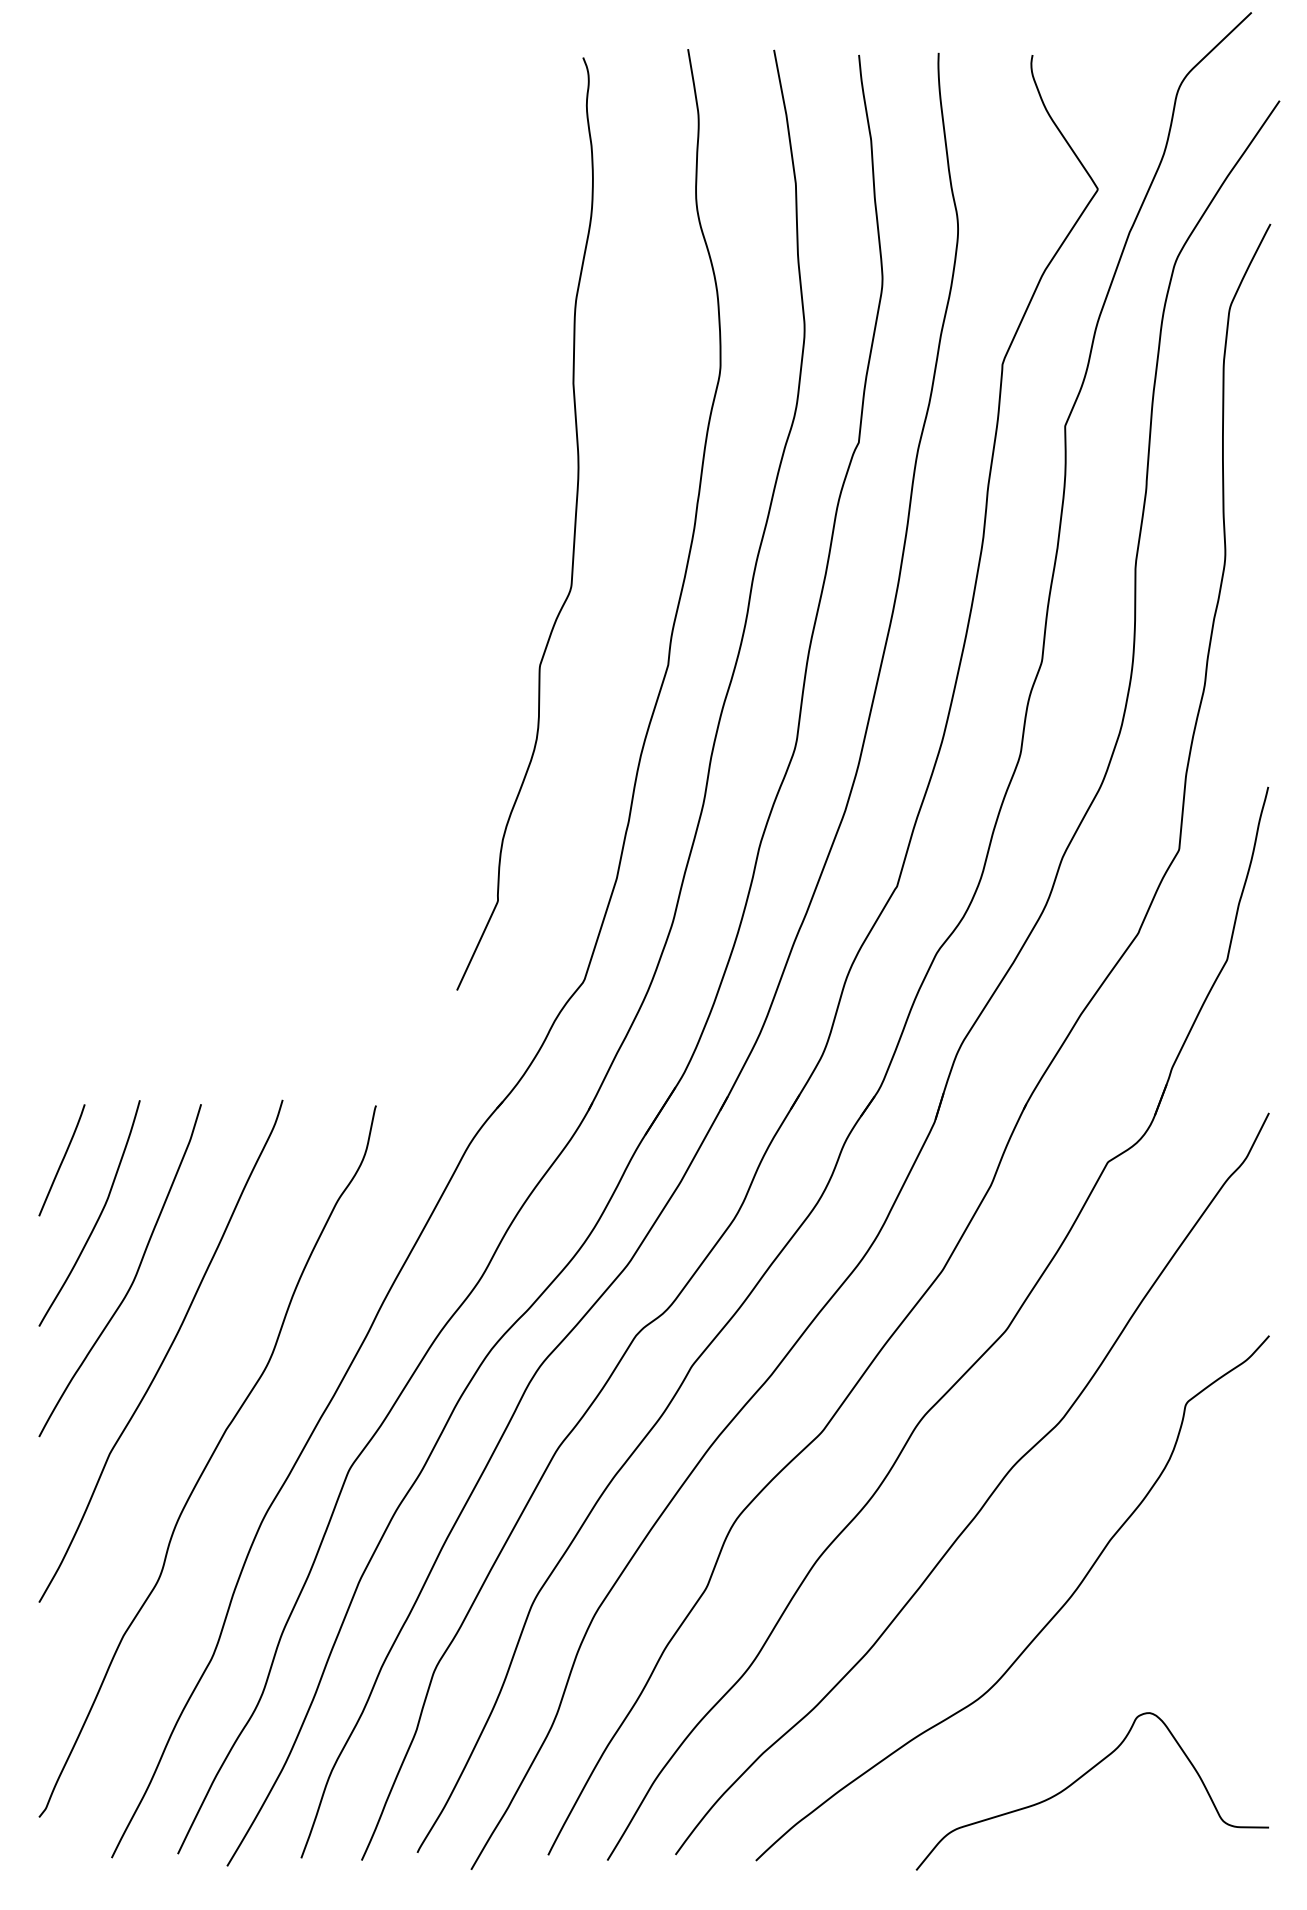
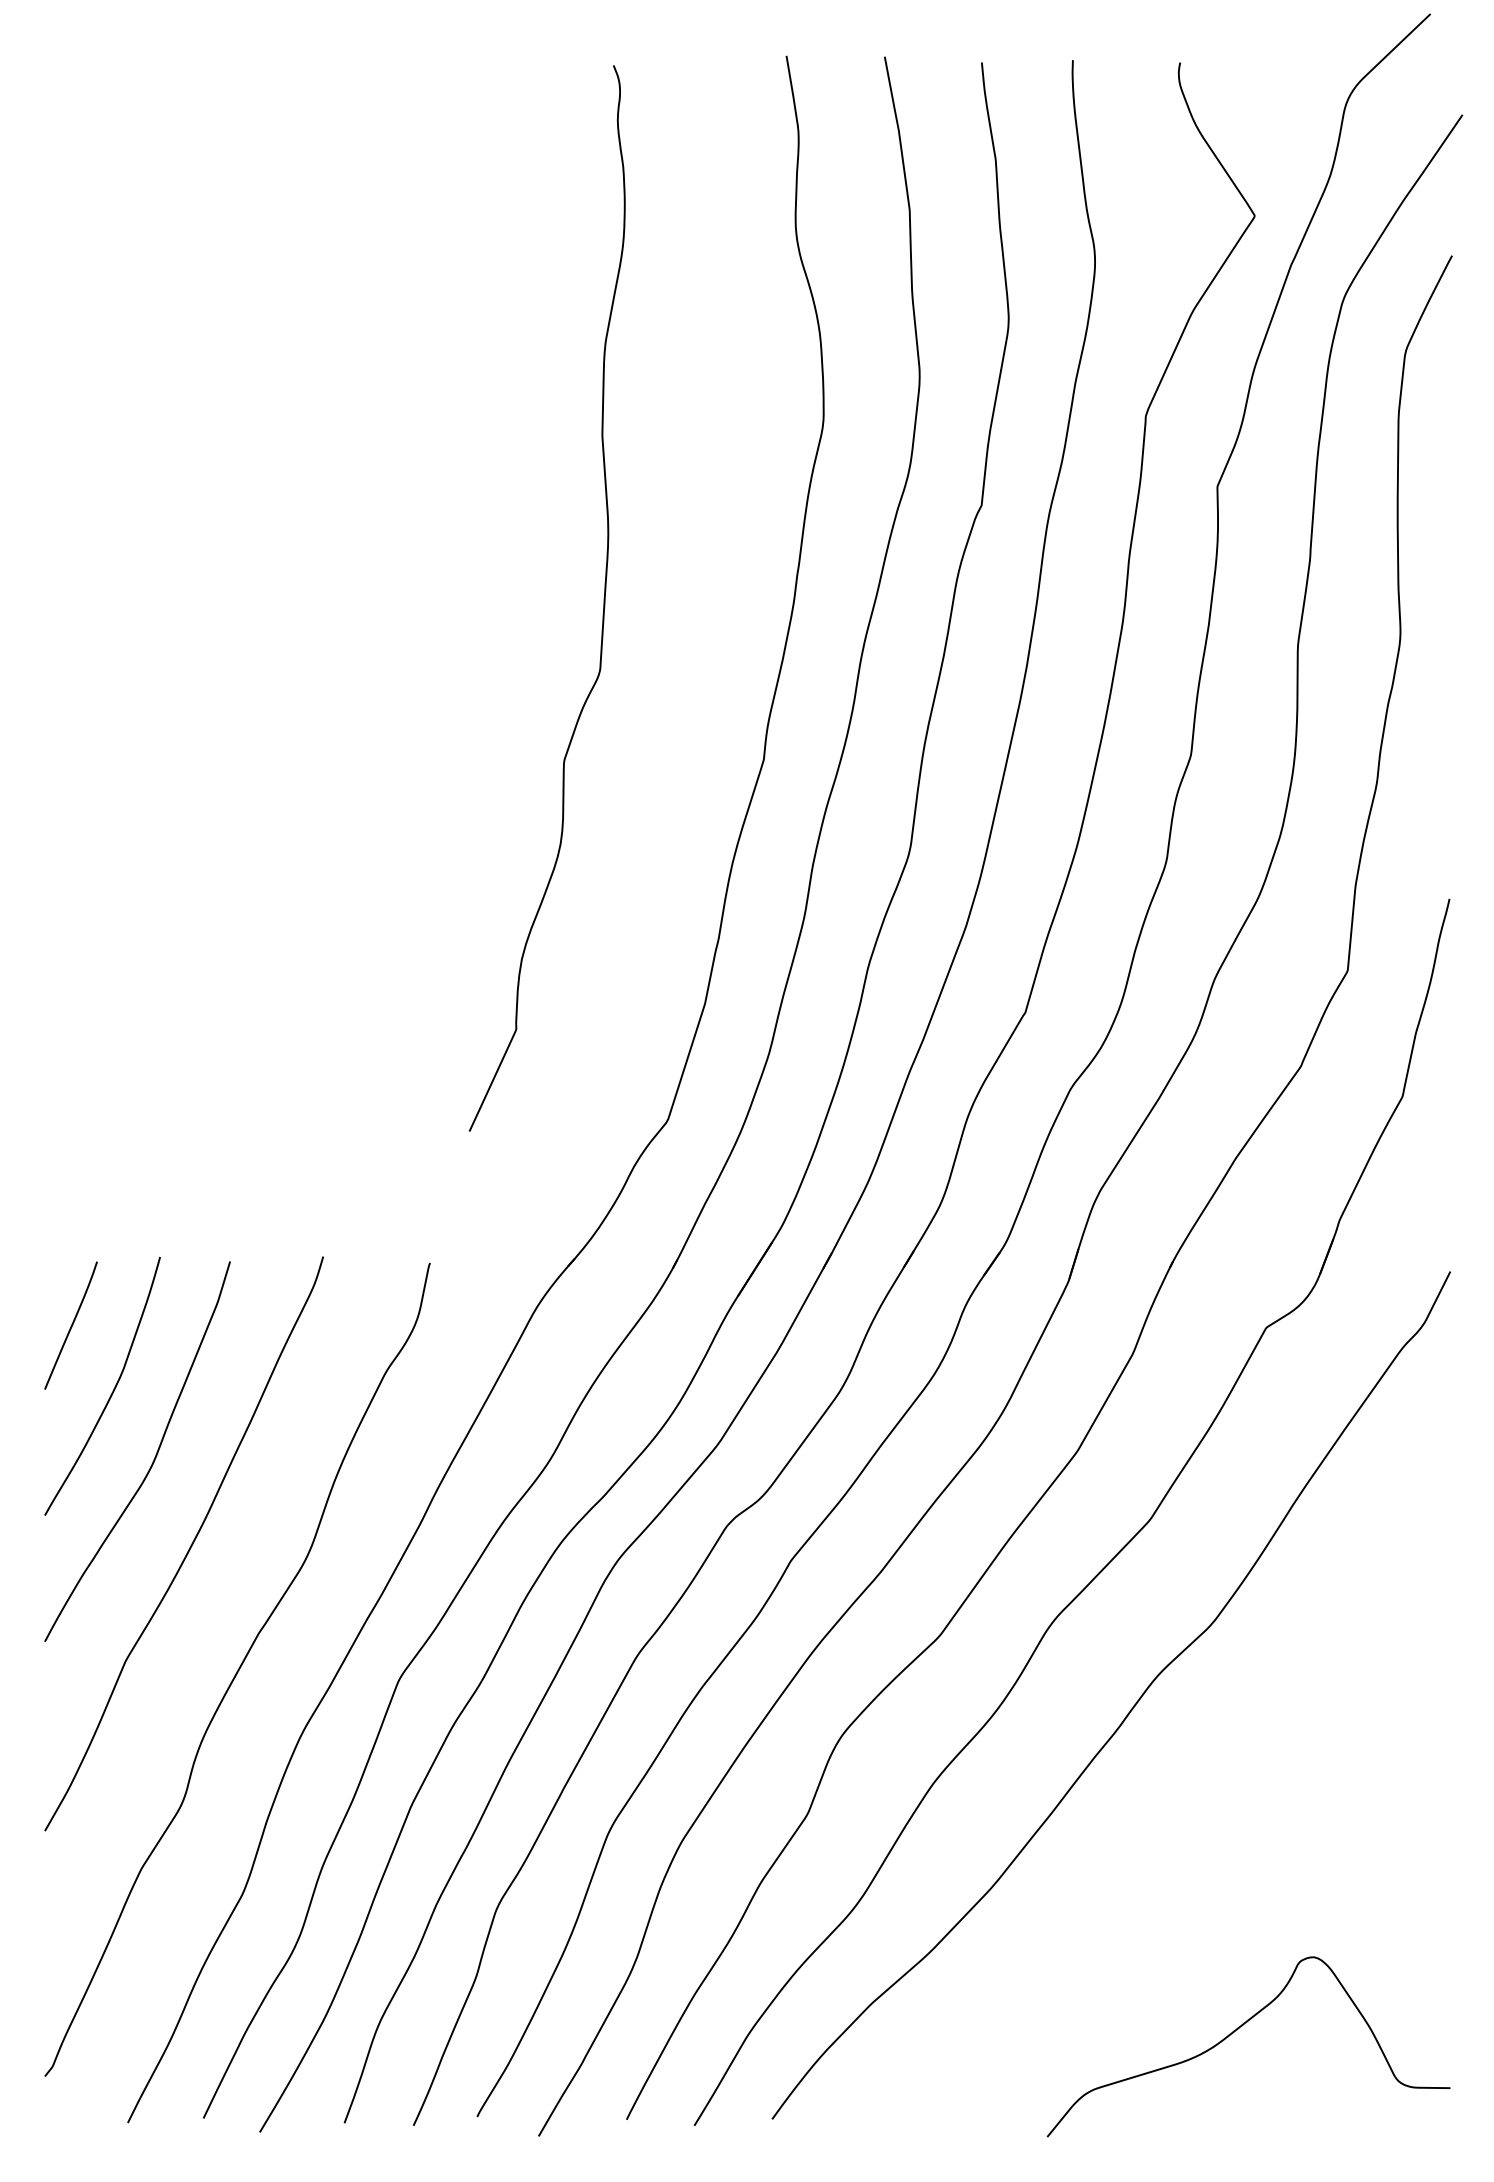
curve: (574, 524) -> (603, 598), moved
curve: (1045, 1624) -> (1195, 1855), removed

